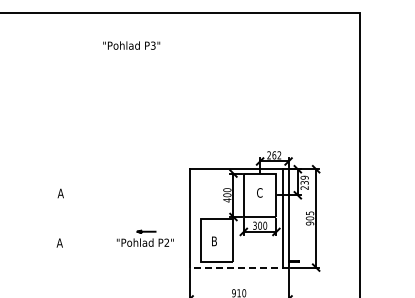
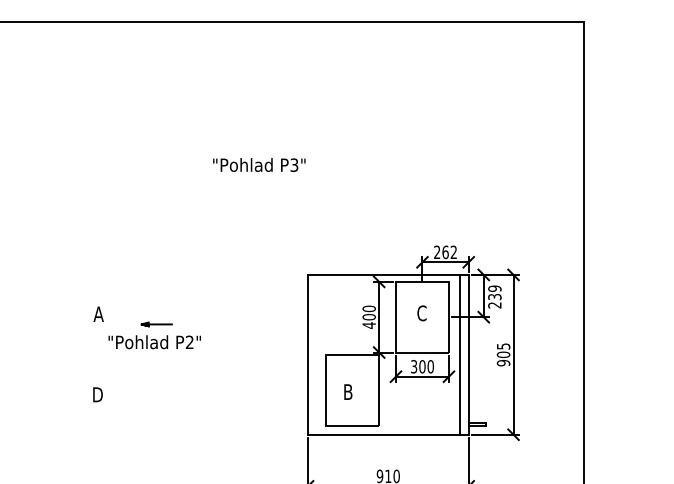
text: (131, 45) -> (259, 164), moved
part: (144, 237) -> (153, 333), moved
text: (59, 242) -> (96, 393), A -> D
line: (238, 267) -> (387, 434), dashed -> solid

